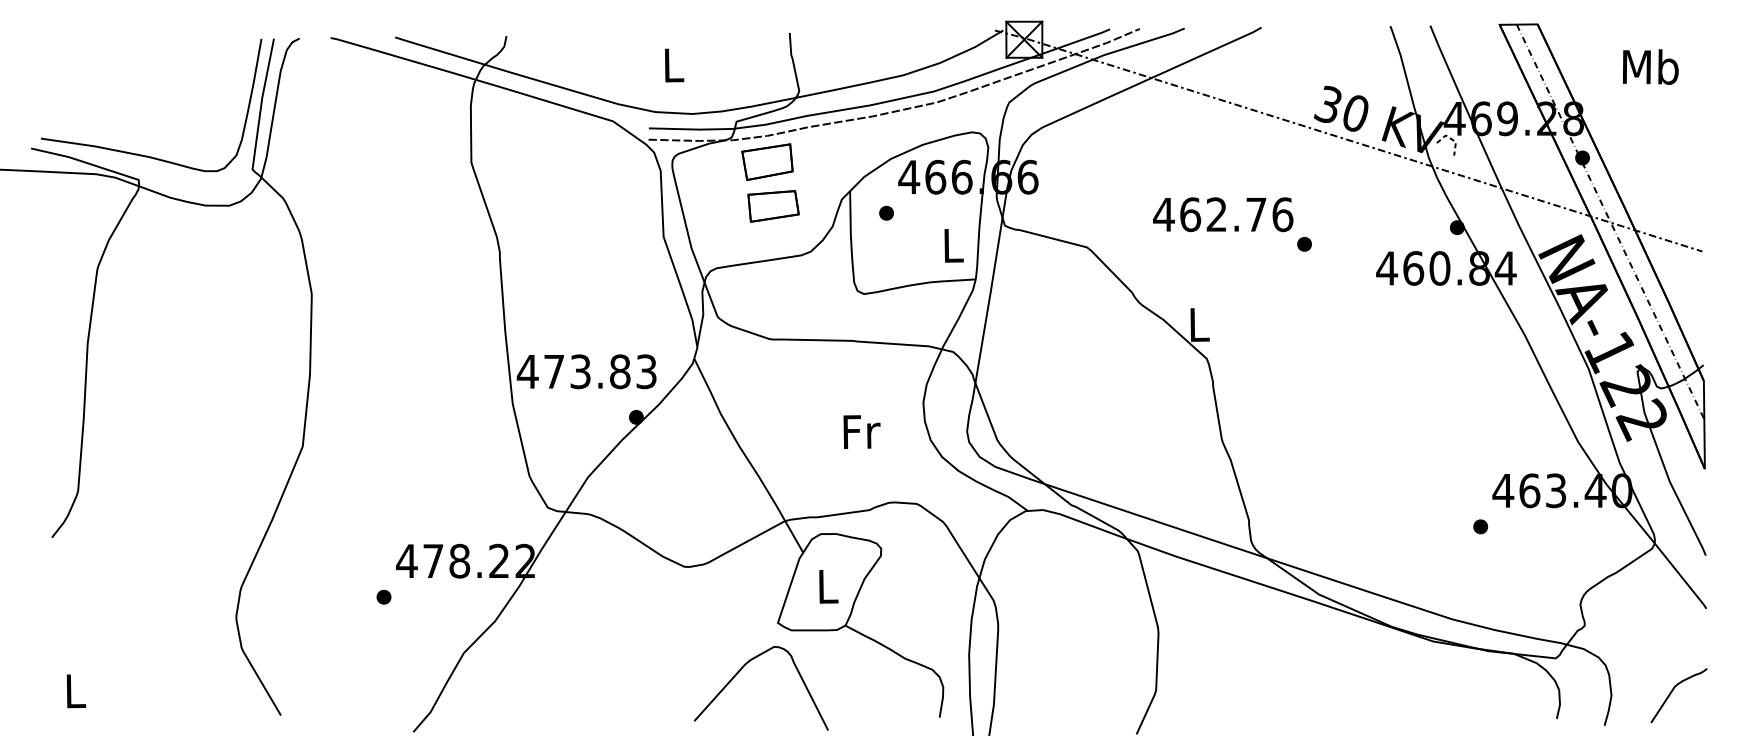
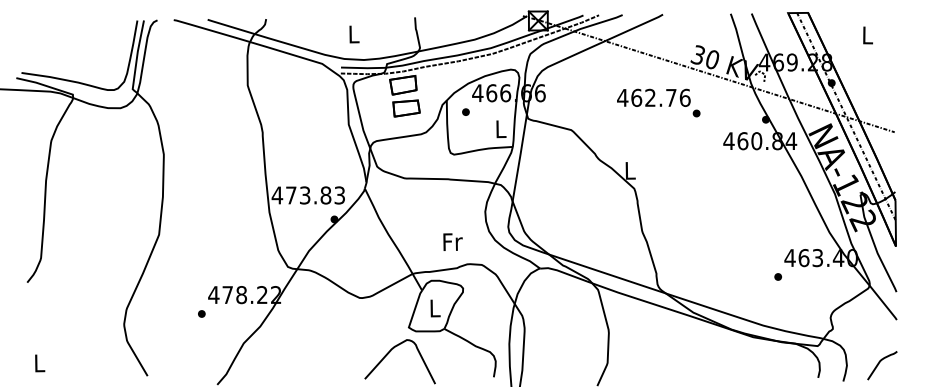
text: (1650, 67) -> (867, 35), Mb -> L
text: (1231, 223) -> (658, 102), moved
text: (860, 430) -> (452, 241), moved

